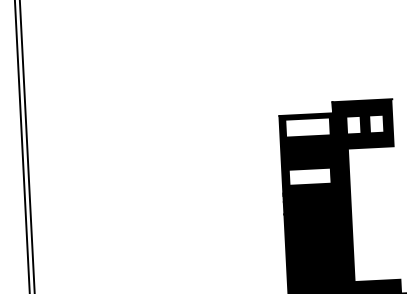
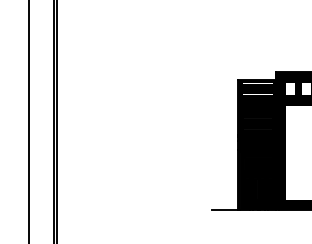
fill: (307, 126) -> (257, 88), added
fill: (310, 175) -> (257, 123), added

